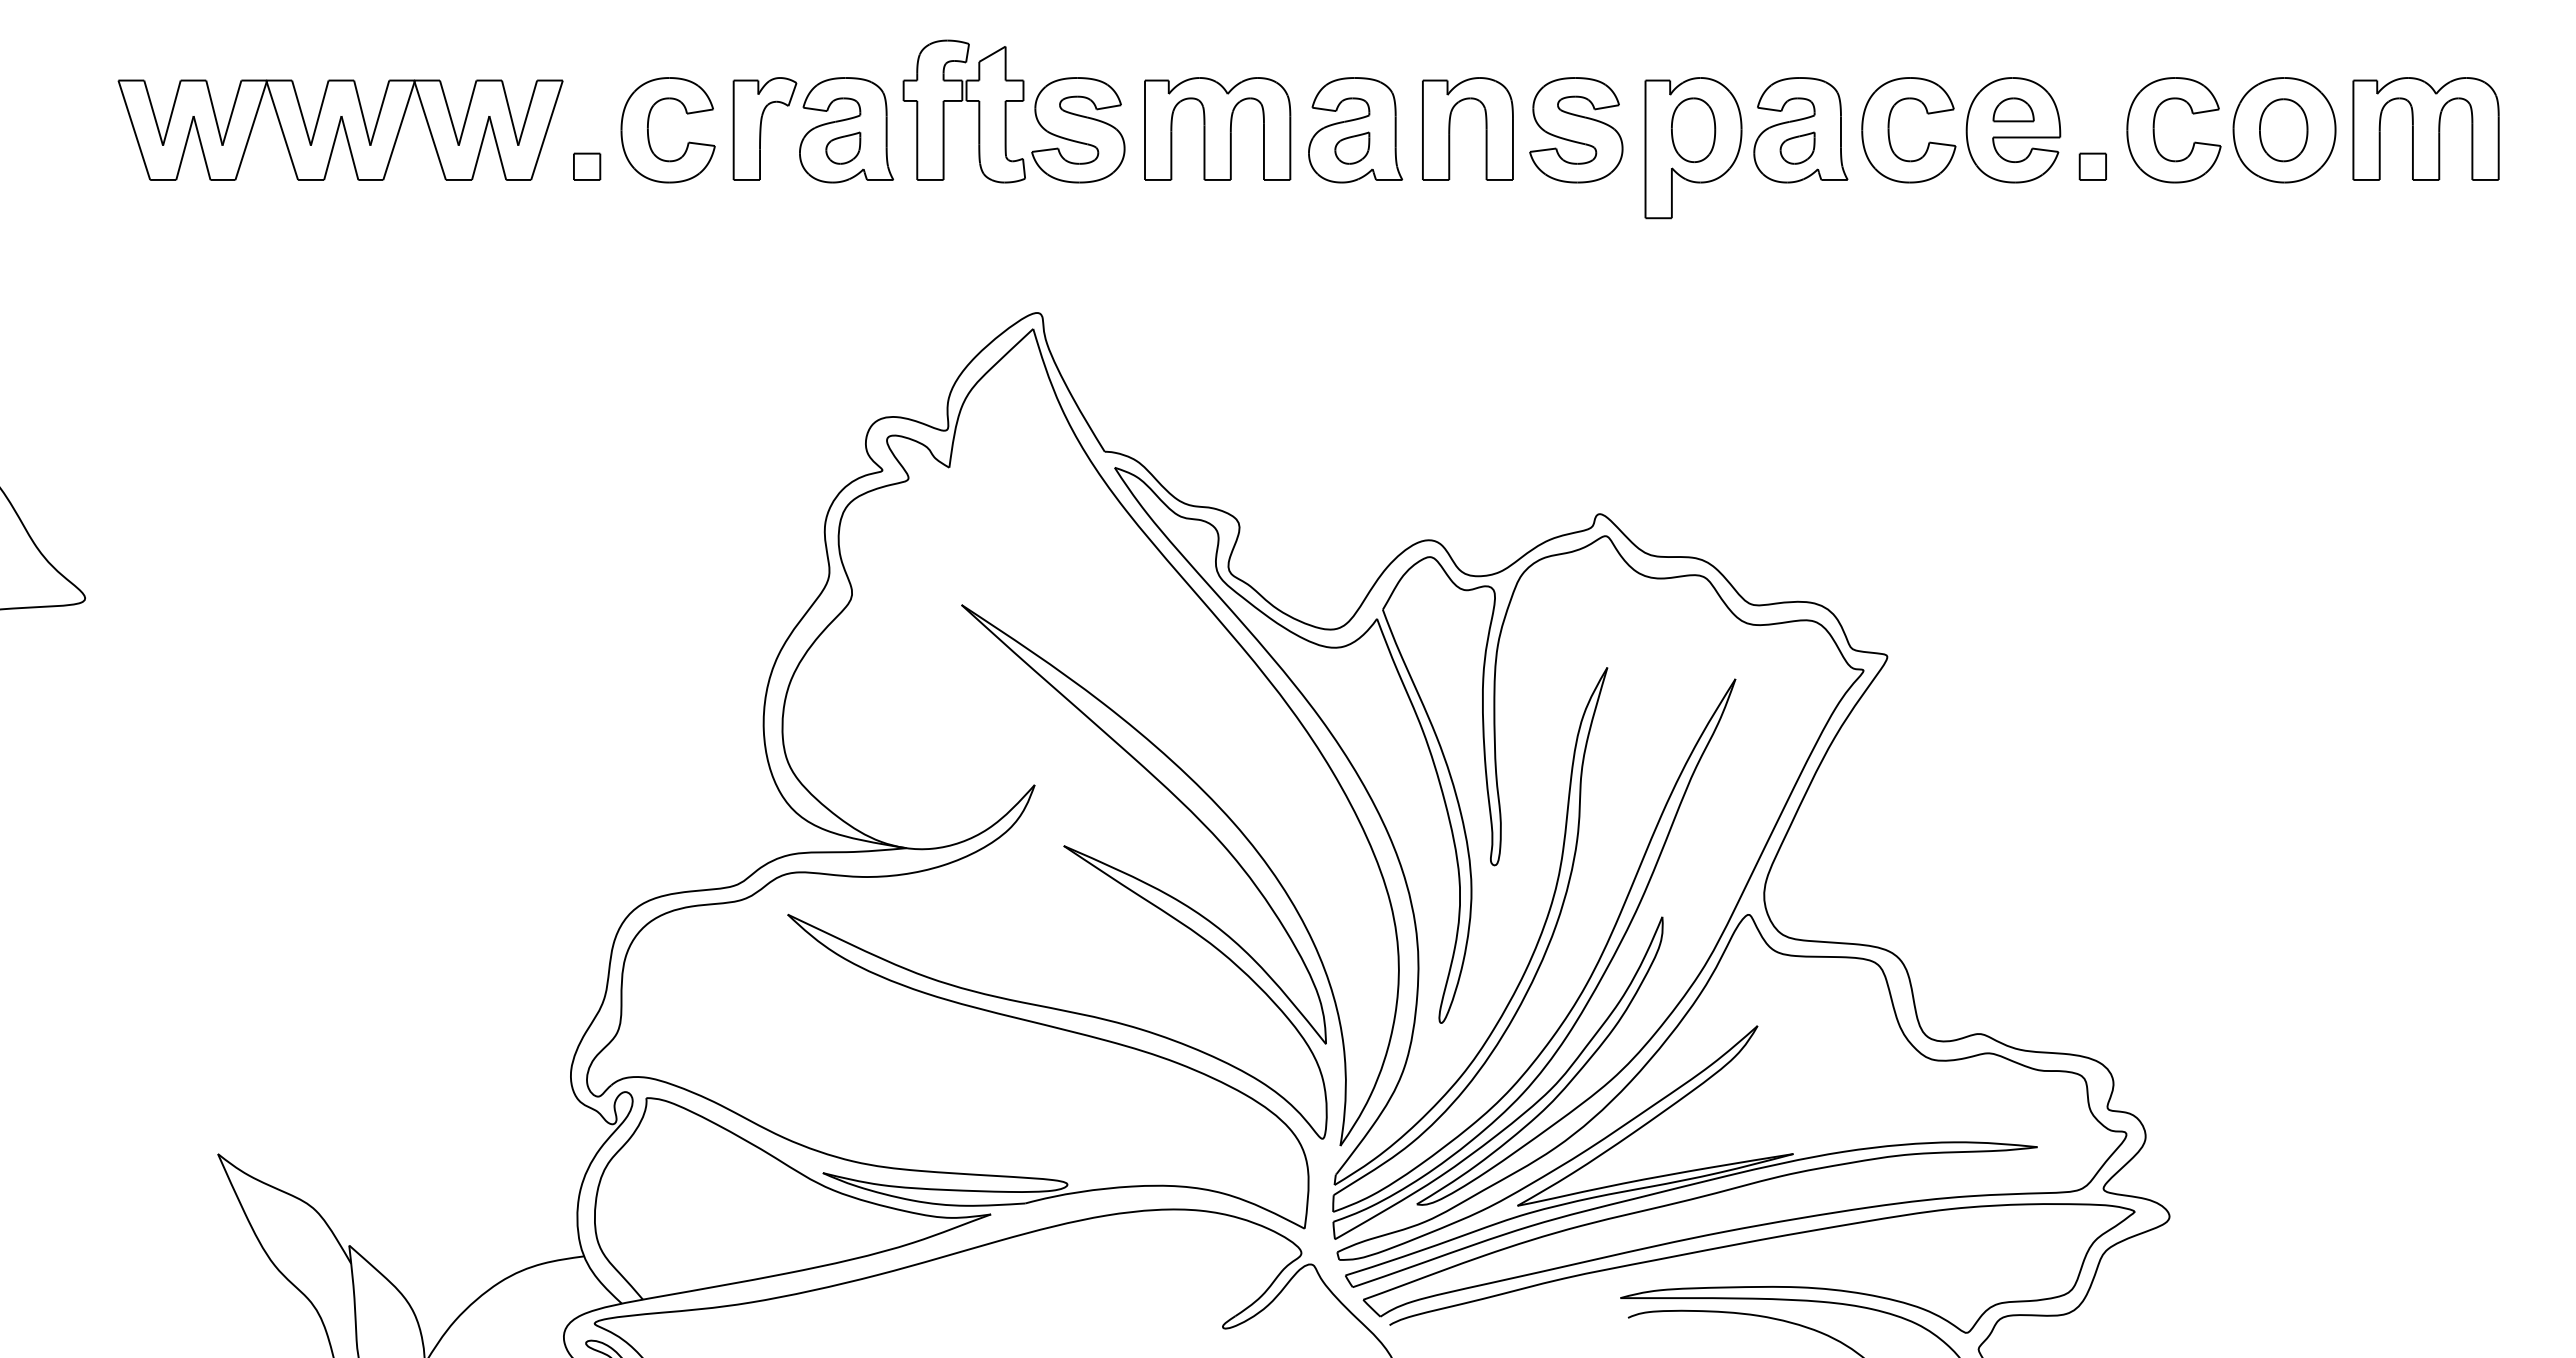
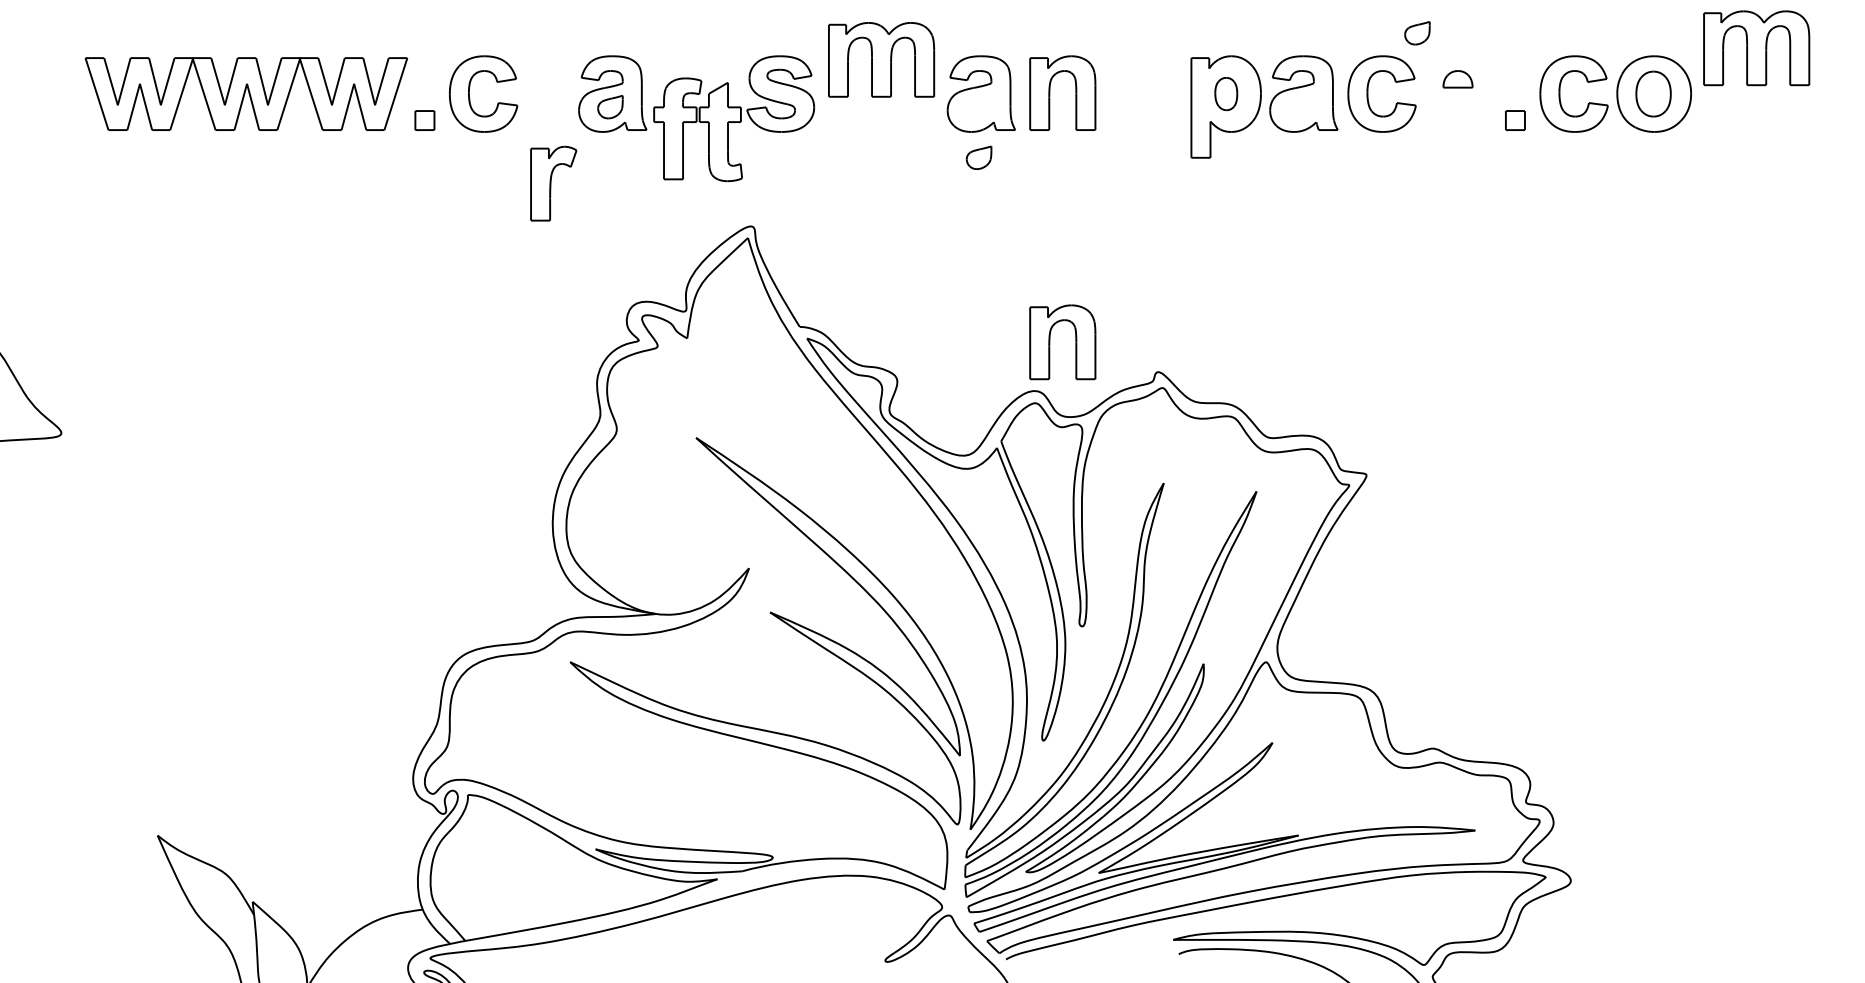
part: (962, 101) -> (696, 122), moved
part: (764, 128) -> (553, 183), moved
part: (1217, 128) -> (881, 59), moved
part: (2425, 128) -> (1756, 47), moved
part: (1693, 129) -> (1226, 93), size x0.7
part: (1576, 130) -> (1141, 94), removed
part: (2013, 130) -> (1457, 94), removed
part: (1352, 147) -> (979, 157), moved
part: (1797, 147) -> (1417, 32), moved
part: (1450, 472) -> (1050, 341), added

